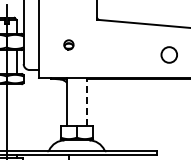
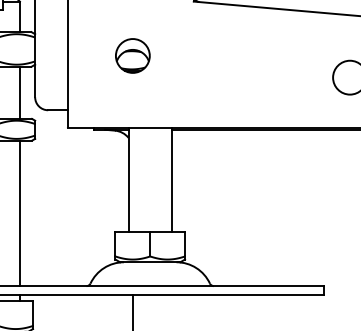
part: (68, 44) -> (132, 55), size x1.67
line: (86, 101) -> (170, 178), dashed -> solid
line: (16, 117) -> (19, 212), added

